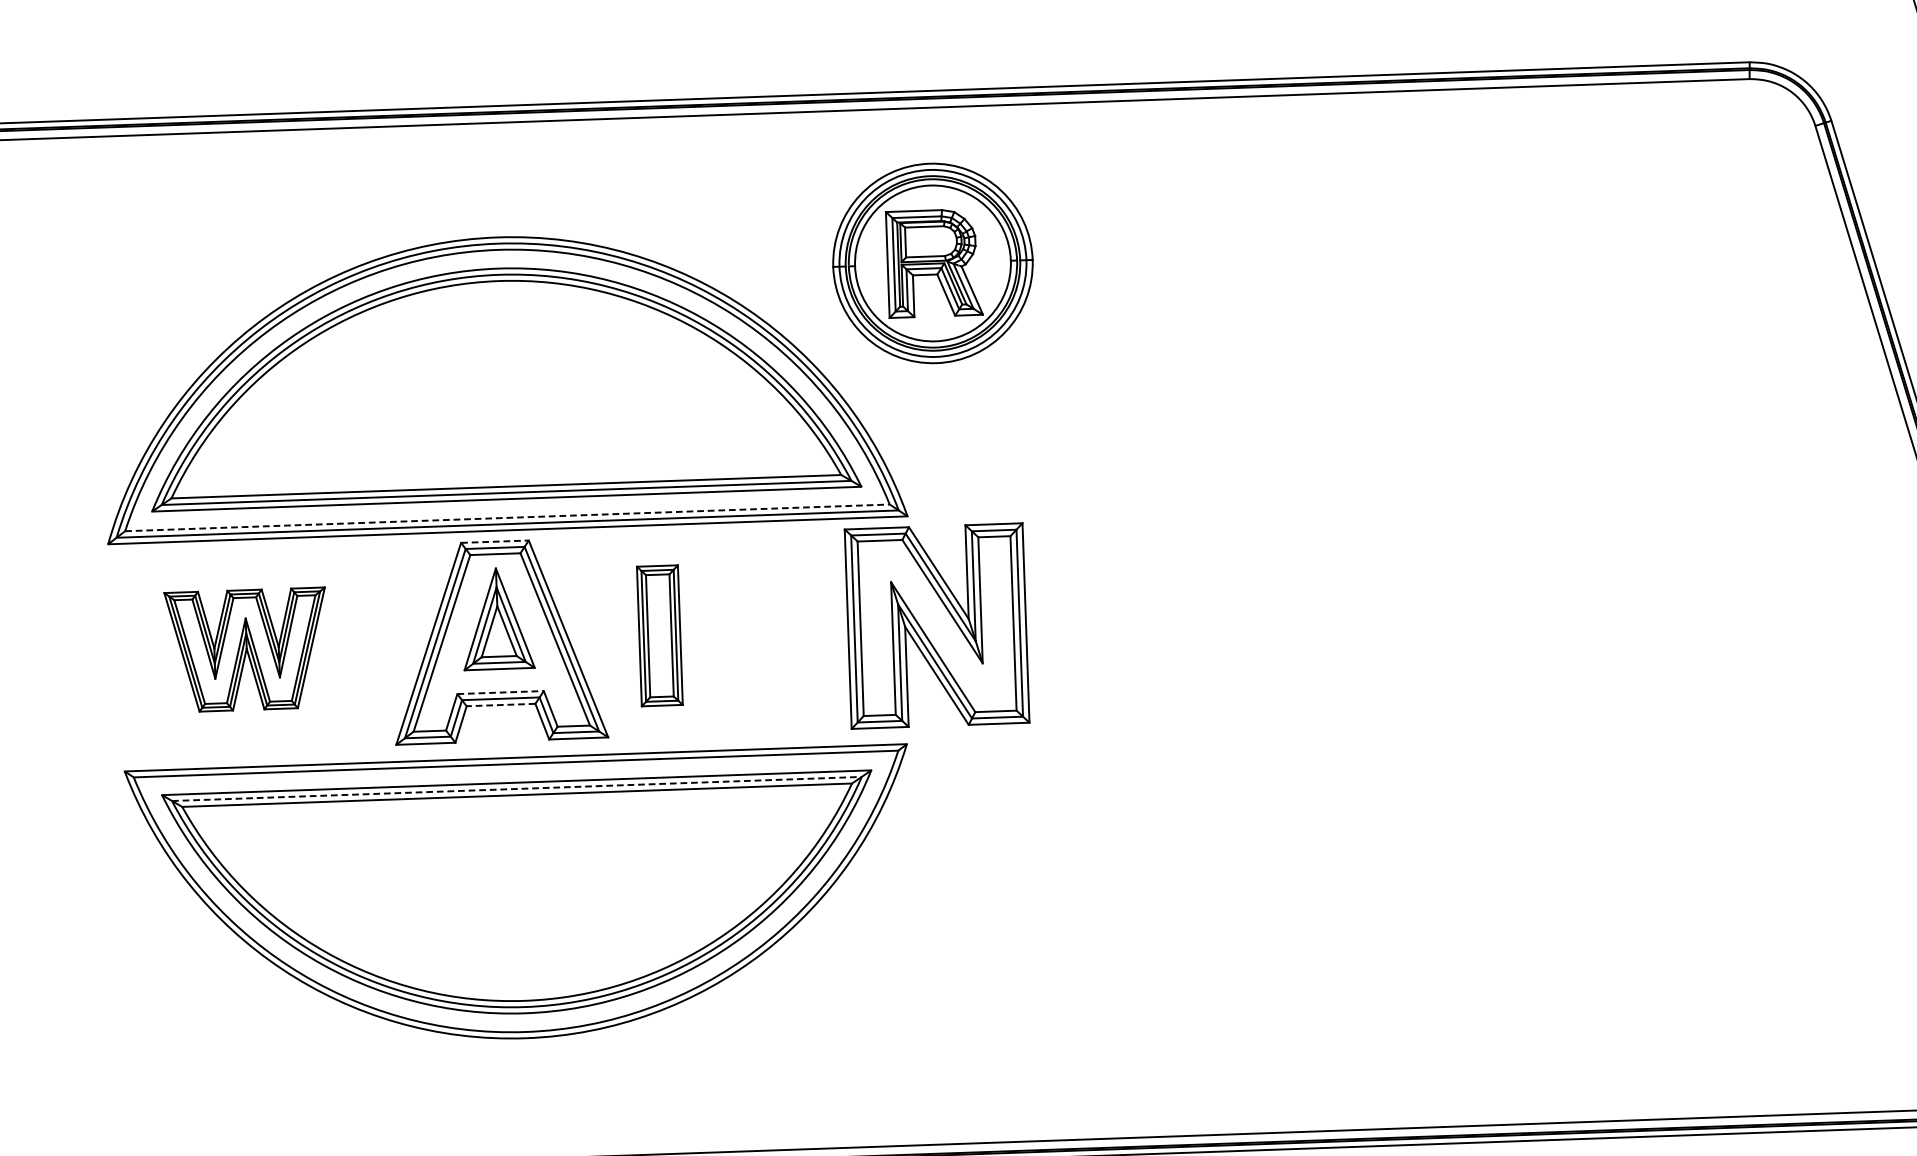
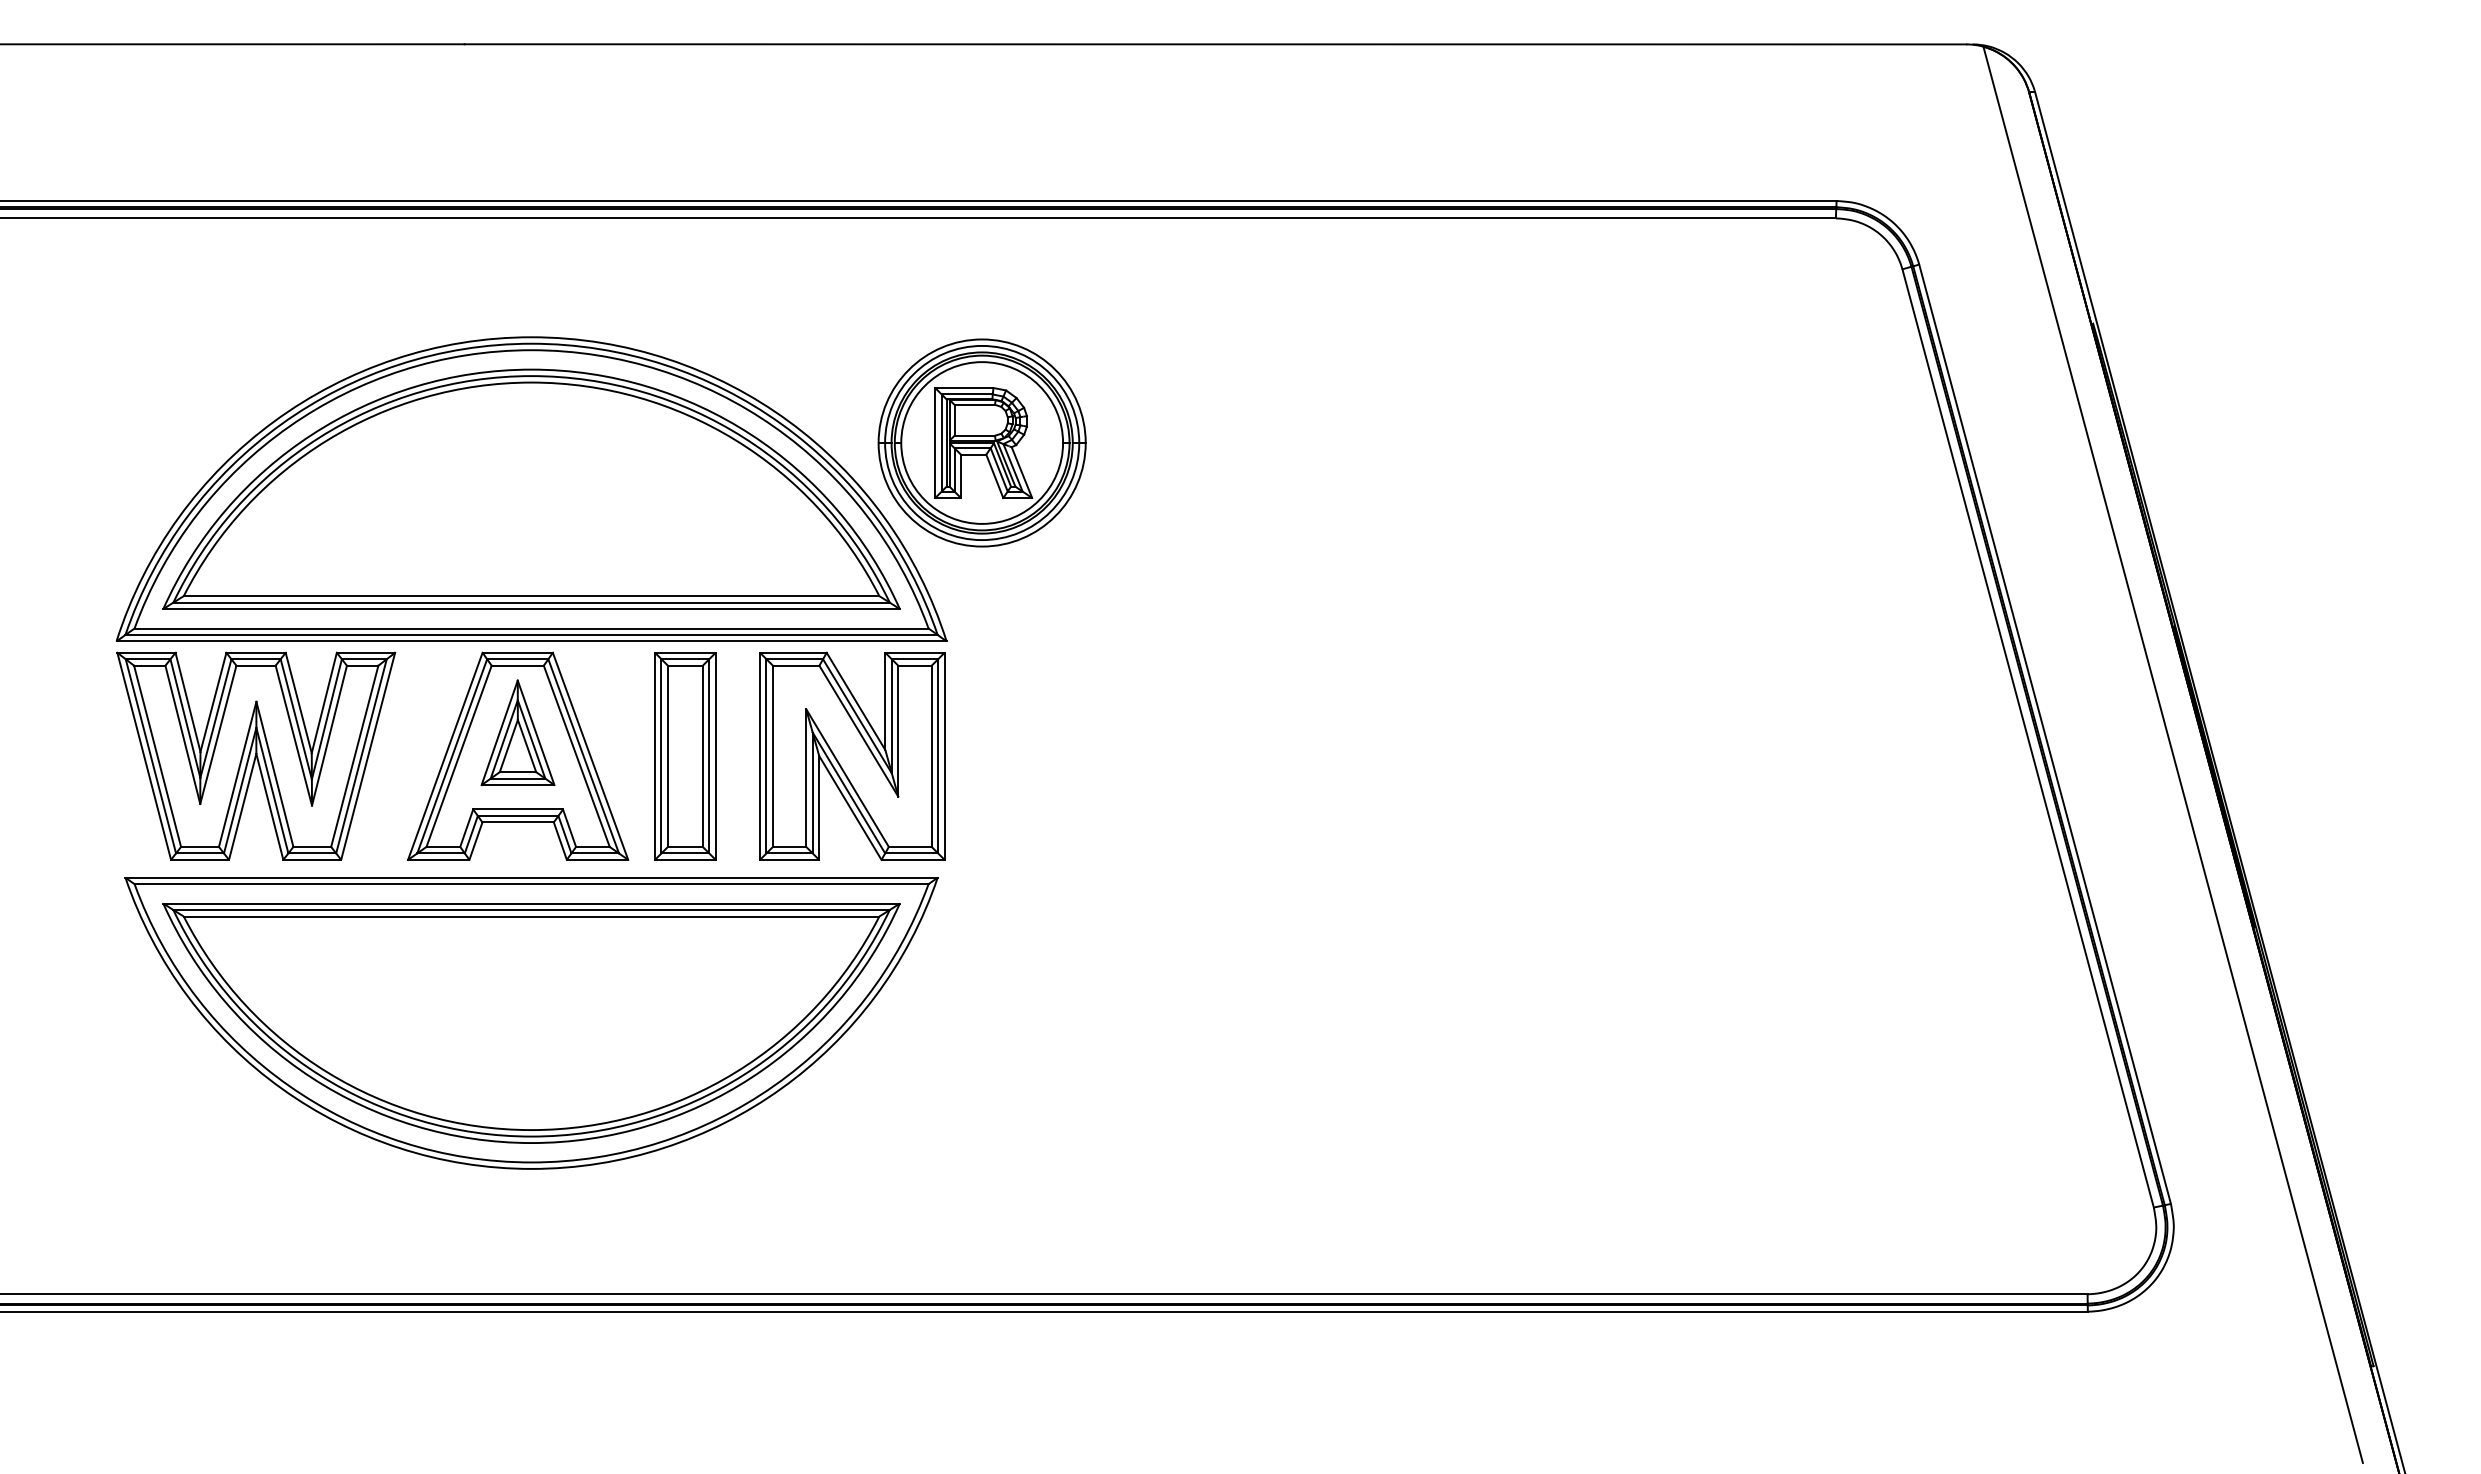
part: (932, 262) -> (981, 442), moved
line: (507, 517) -> (531, 628), dashed -> solid
line: (495, 541) -> (518, 652), dashed -> solid
part: (937, 625) -> (852, 755), moved
part: (659, 635) -> (685, 756), size x1.43
part: (246, 649) -> (256, 755), size x1.67
line: (500, 692) -> (518, 809), dashed -> solid
line: (501, 705) -> (518, 822), dashed -> solid
line: (517, 789) -> (532, 910), dashed -> solid

